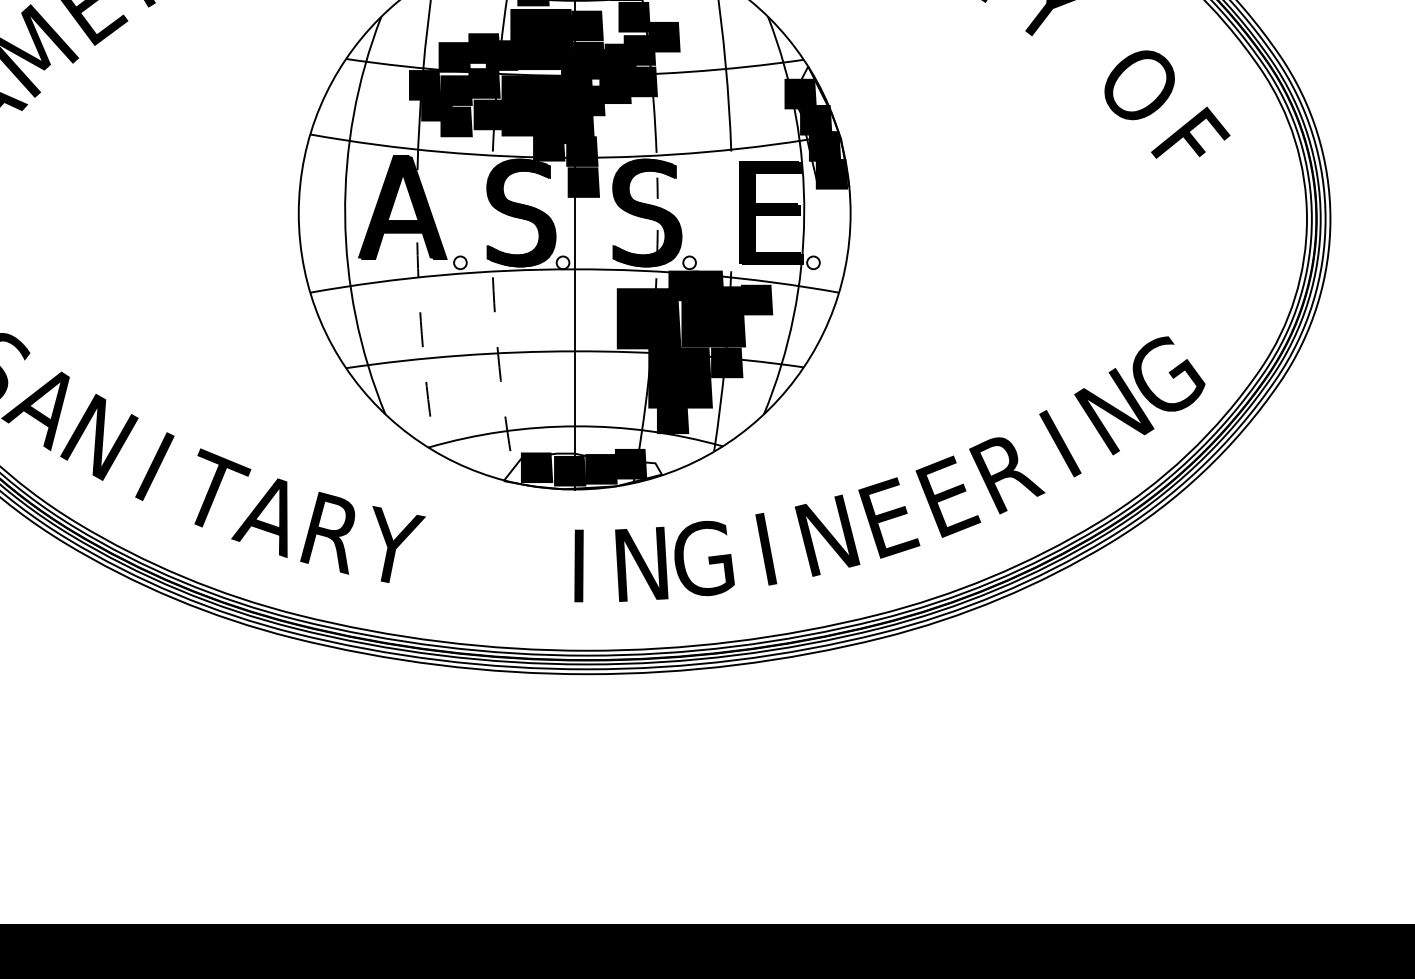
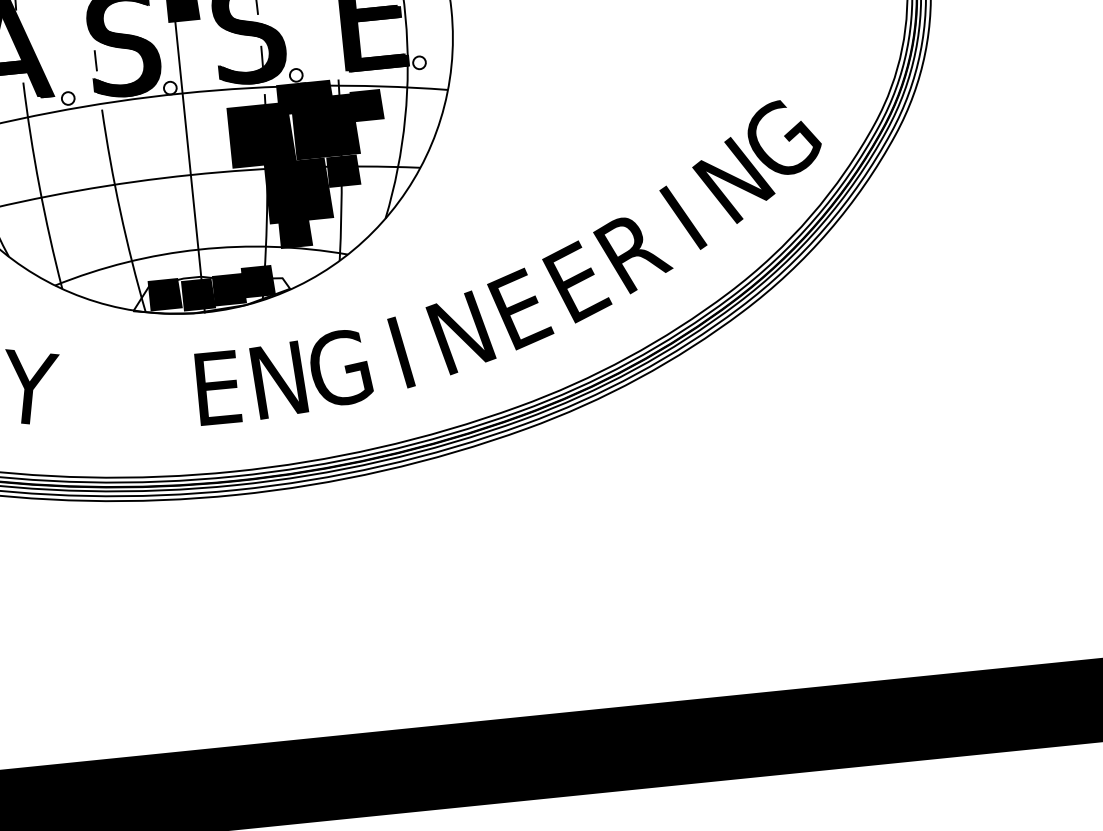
line: (491, 227) -> (95, 60), added
arc: (422, 347) -> (39, 186), dashed -> solid
arc: (500, 380) -> (120, 211), dashed -> solid
text: (580, 565) -> (218, 387), I -> E

